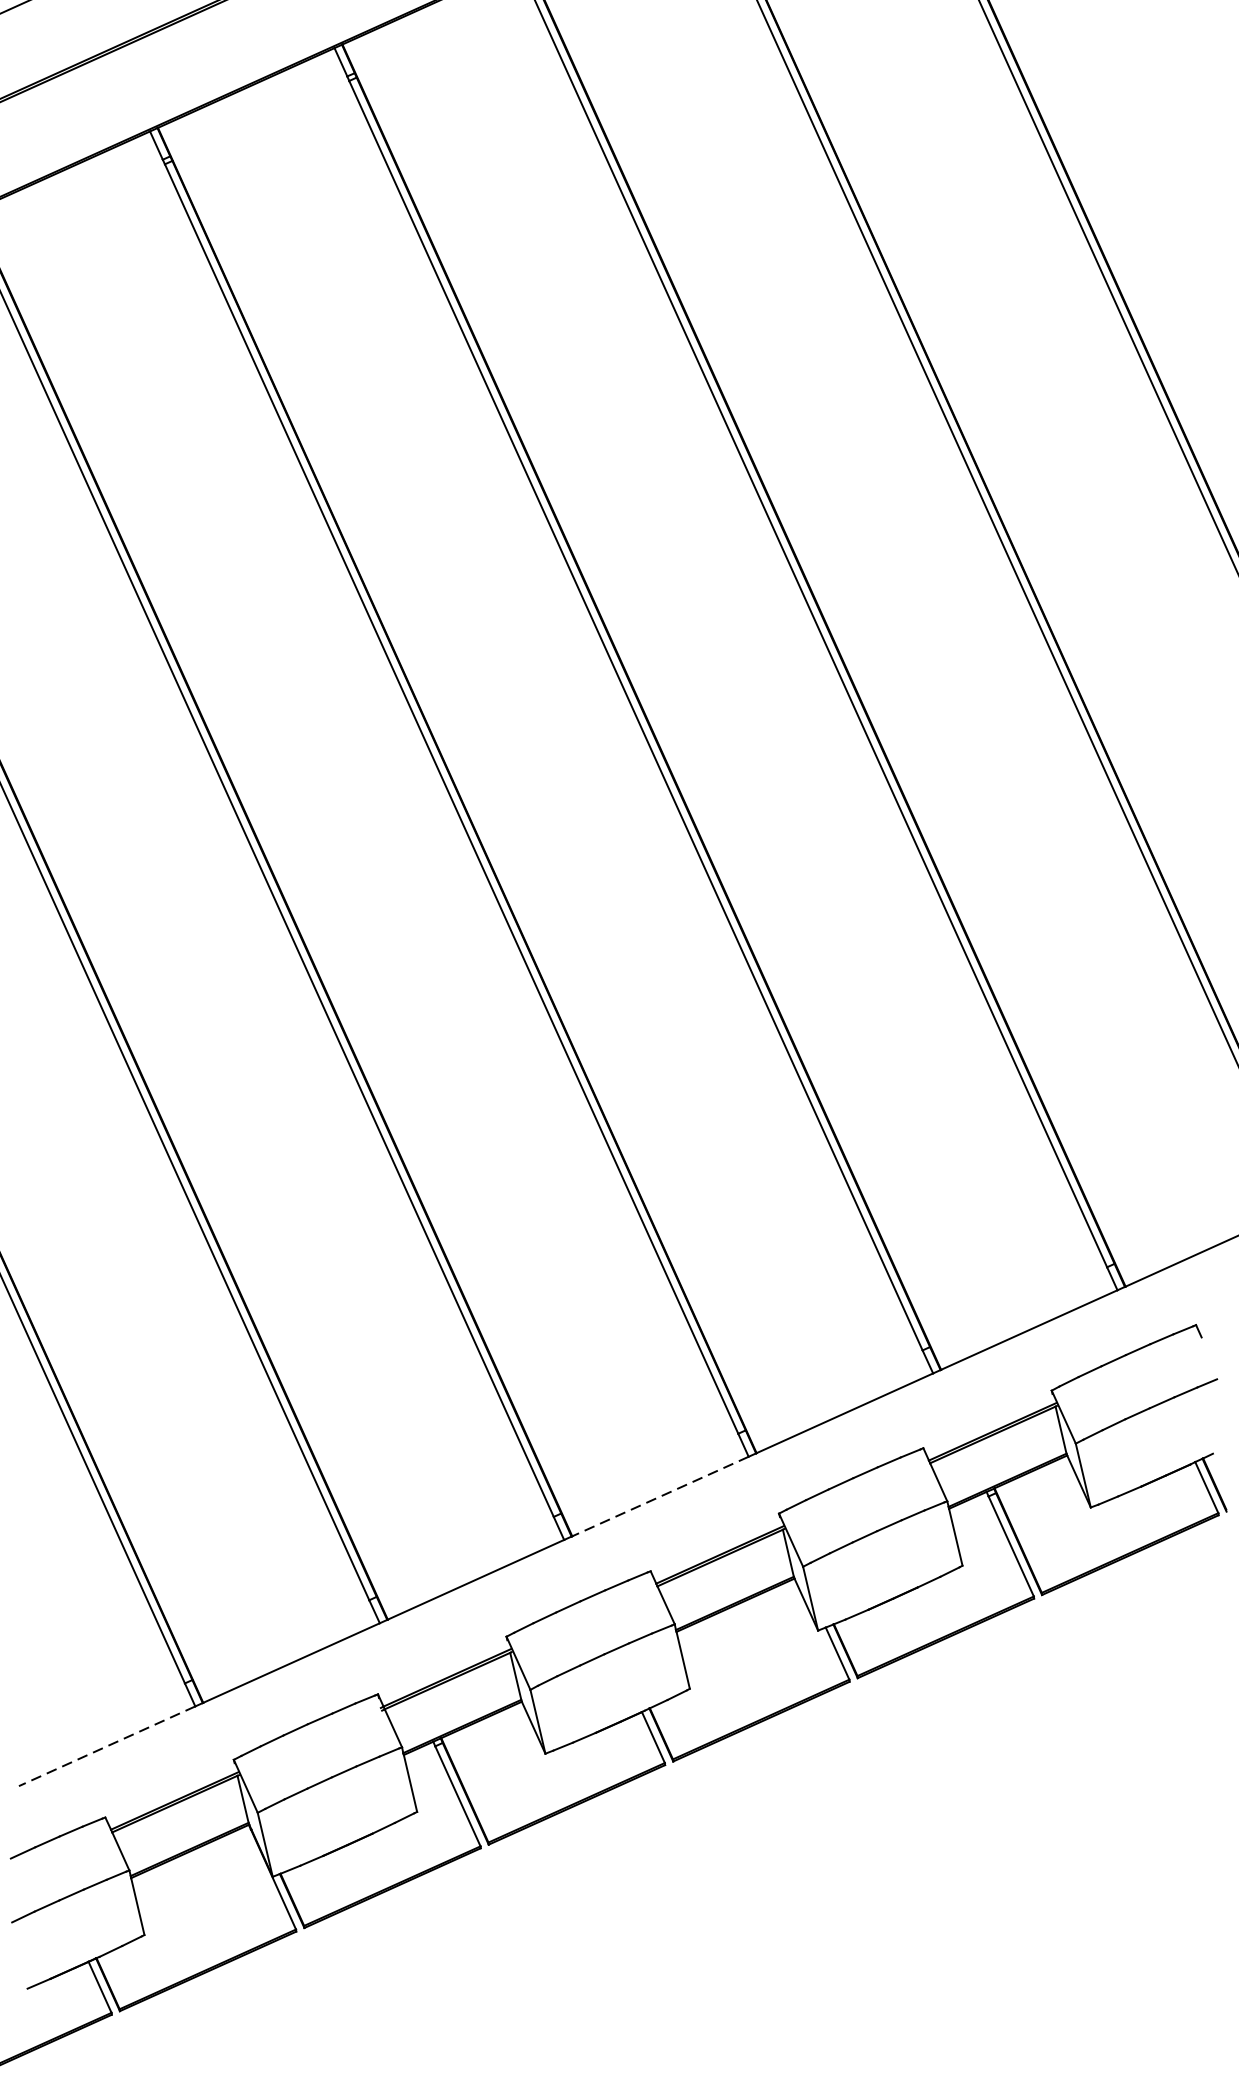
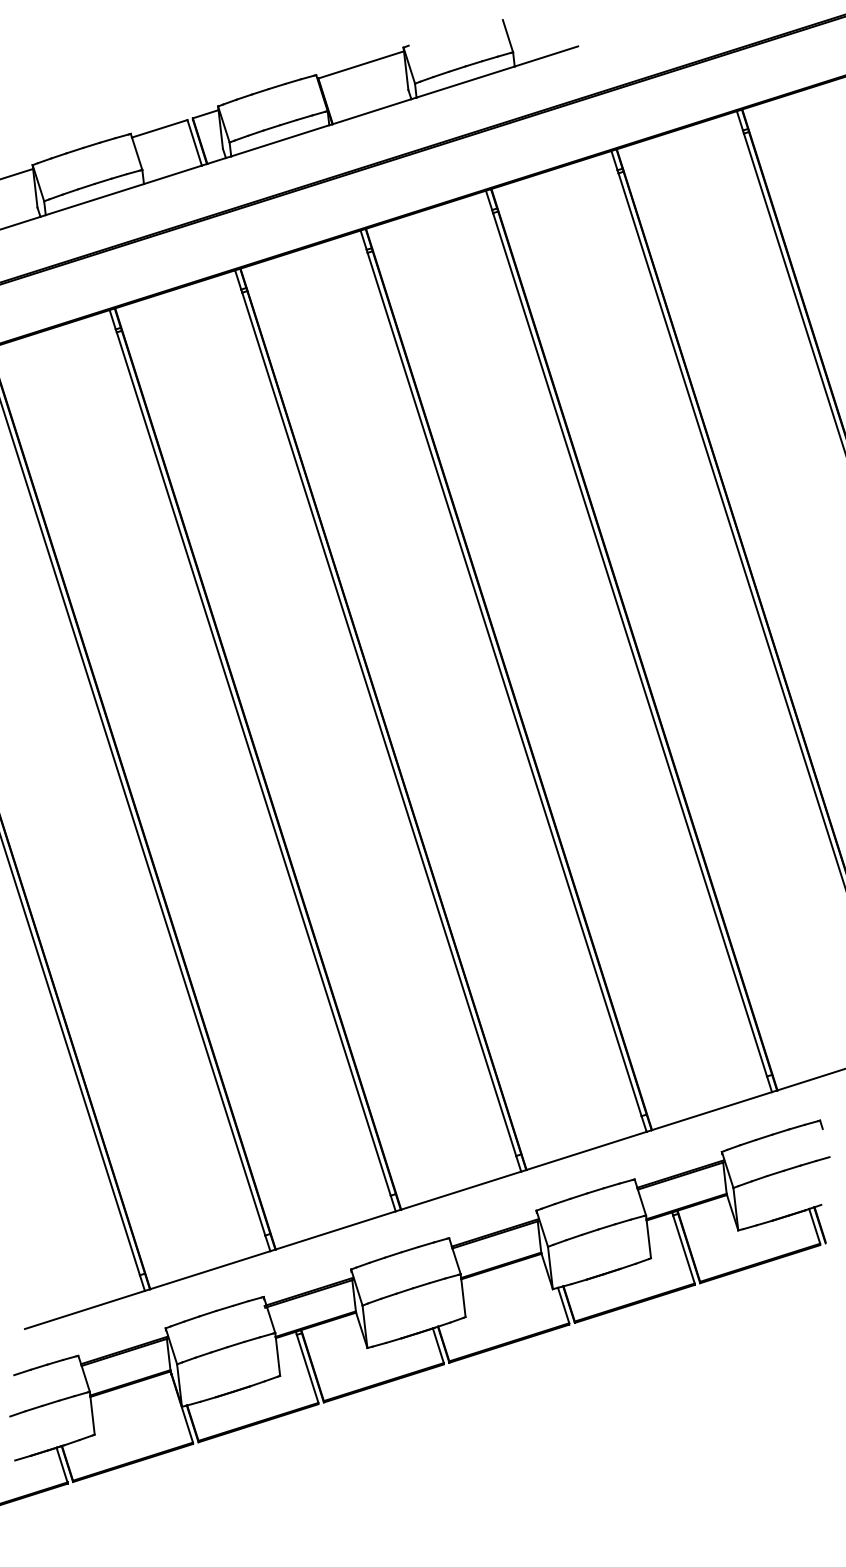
line: (660, 1496) -> (461, 1190), dashed -> solid
line: (106, 1745) -> (84, 1309), dashed -> solid

